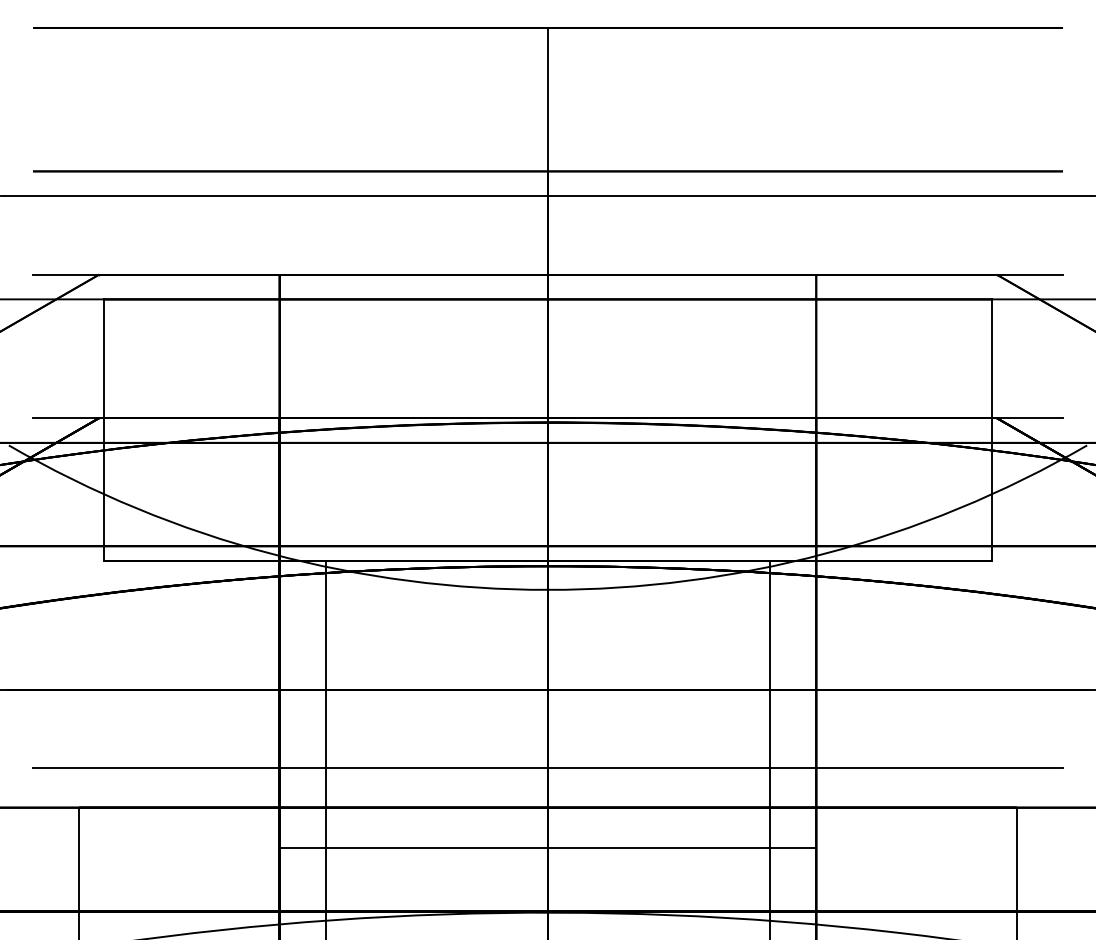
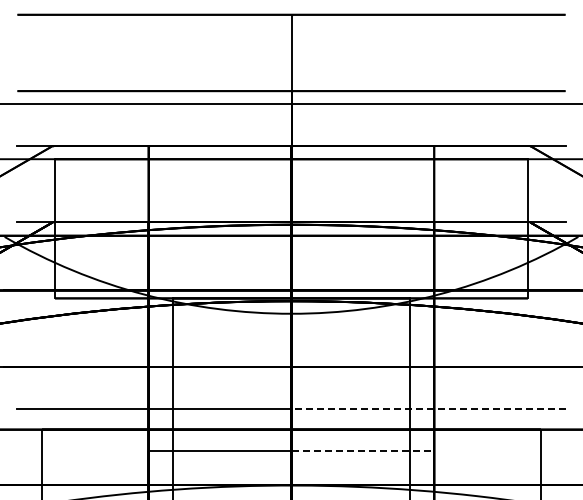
line: (805, 767) -> (428, 408), solid -> dashed
line: (683, 848) -> (363, 451), solid -> dashed

